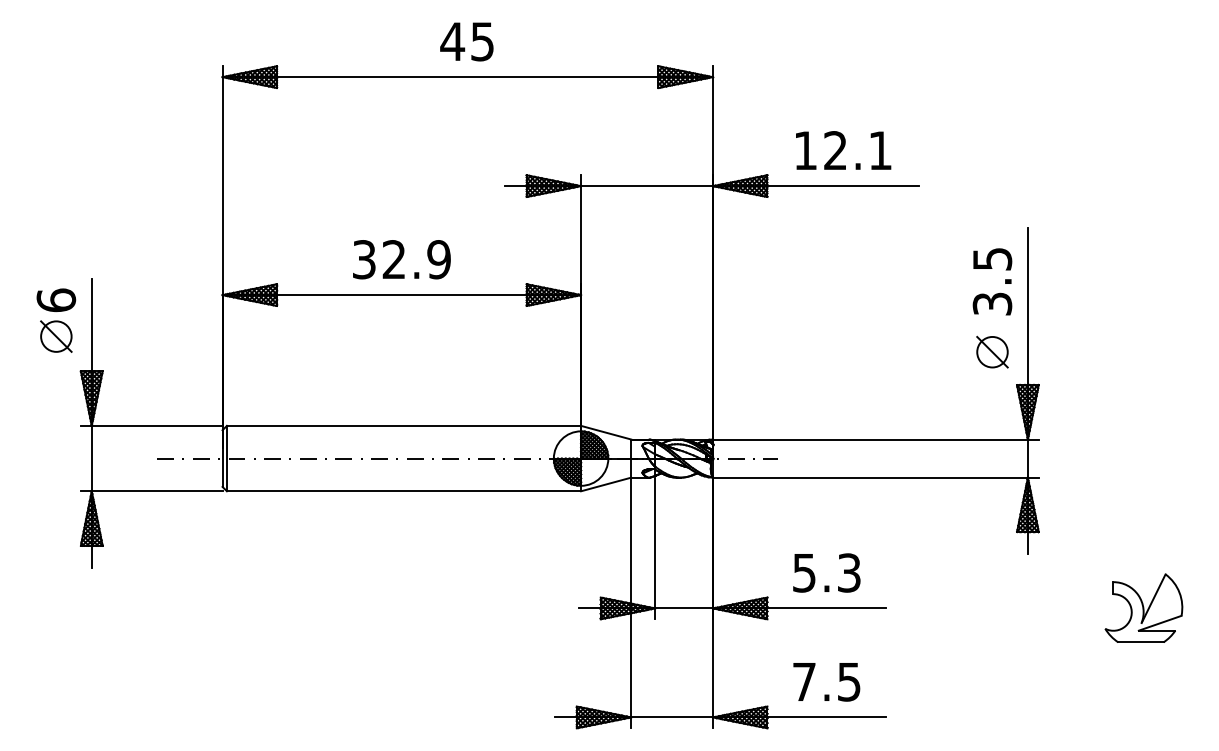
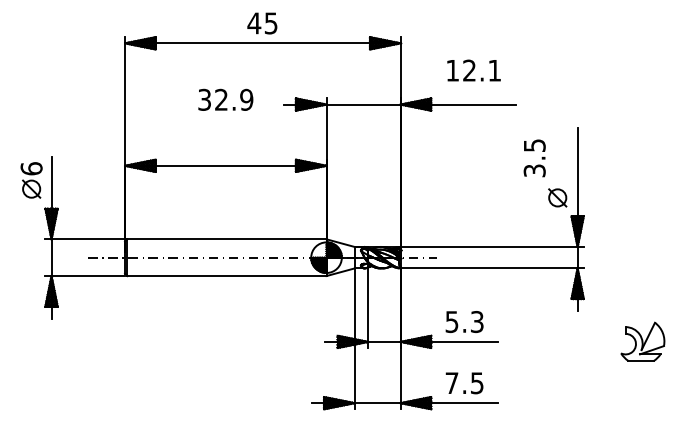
text: (842, 150) -> (473, 70), moved
text: (401, 258) -> (225, 99), moved
text: (992, 282) -> (534, 158), moved

